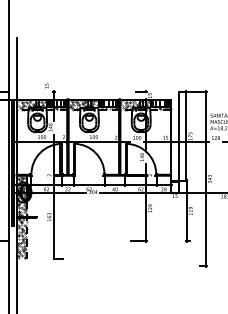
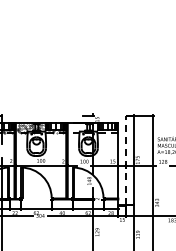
hatch: (145, 104) -> (92, 128), removed
line: (178, 135) -> (125, 159), solid -> dashed

